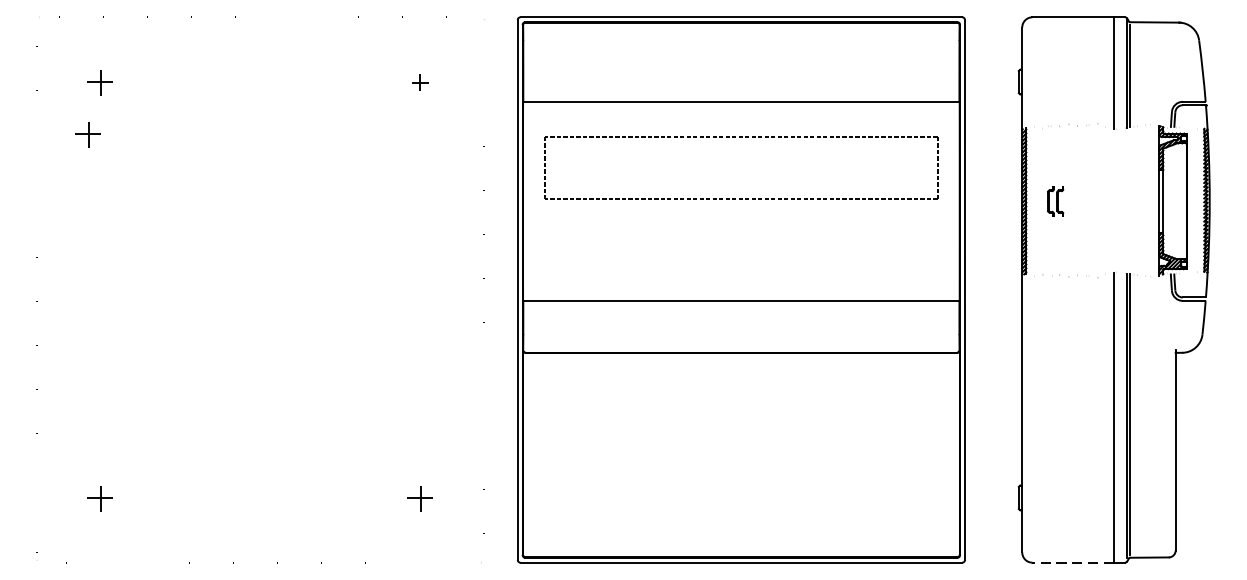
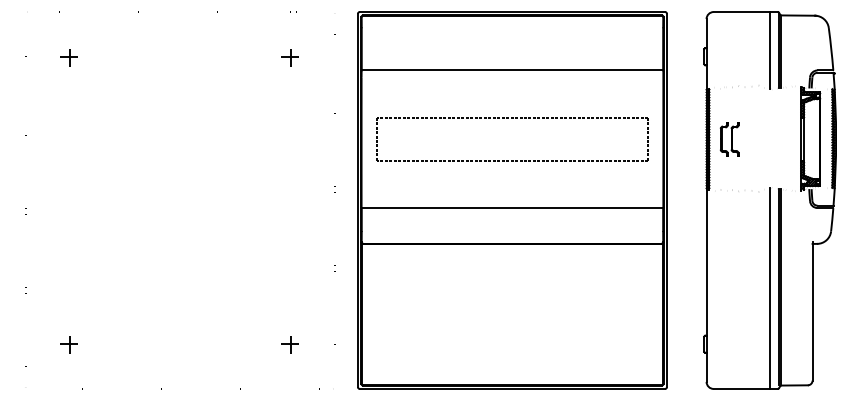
part: (418, 83) -> (289, 57), size x1.67
part: (87, 135) -> (60, 93), removed
part: (741, 138) -> (512, 118), moved
part: (1055, 201) -> (729, 139), size x1.67
line: (1072, 562) -> (741, 388), dashed -> solid

